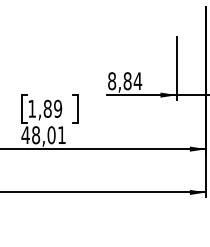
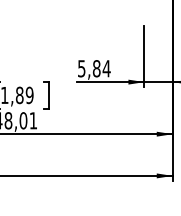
text: (112, 81) -> (82, 68), 8,84 -> 5,84

